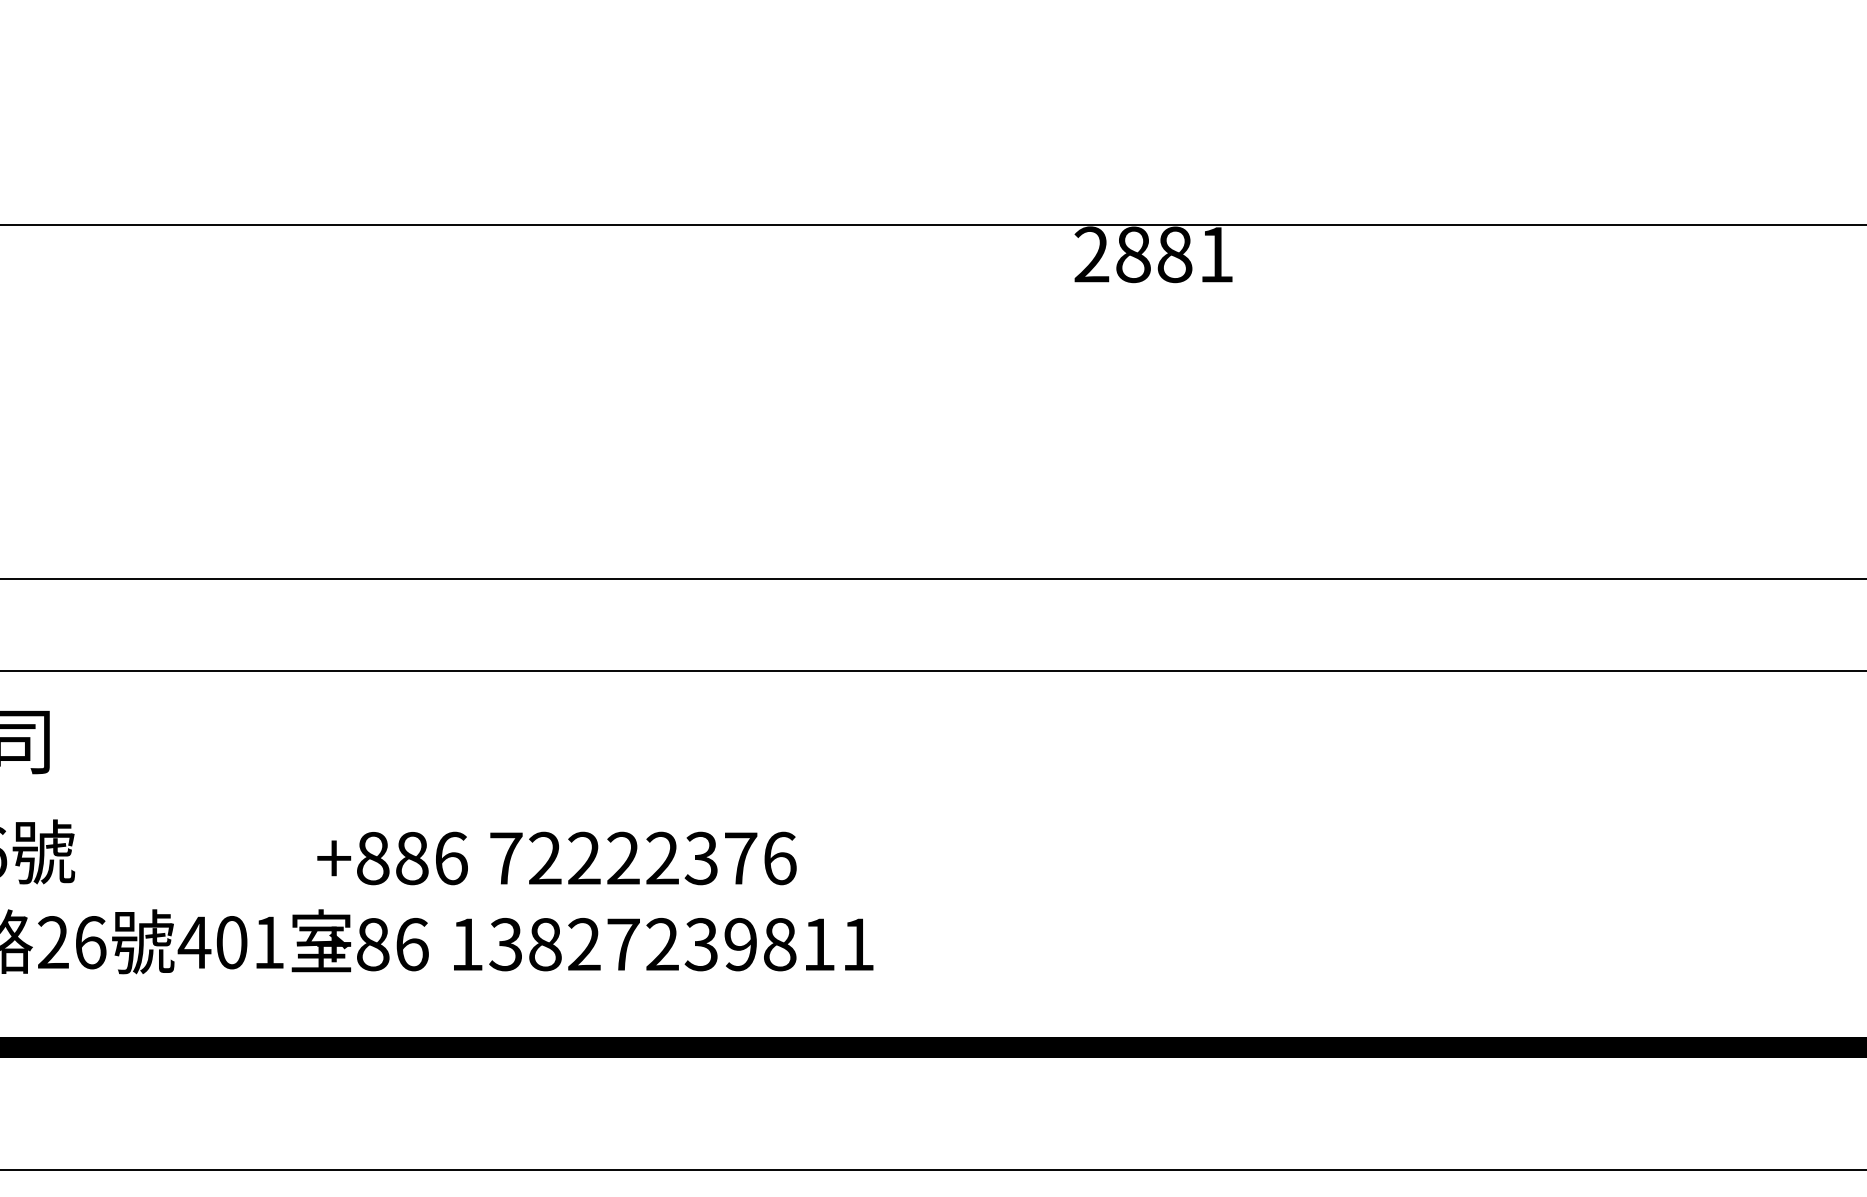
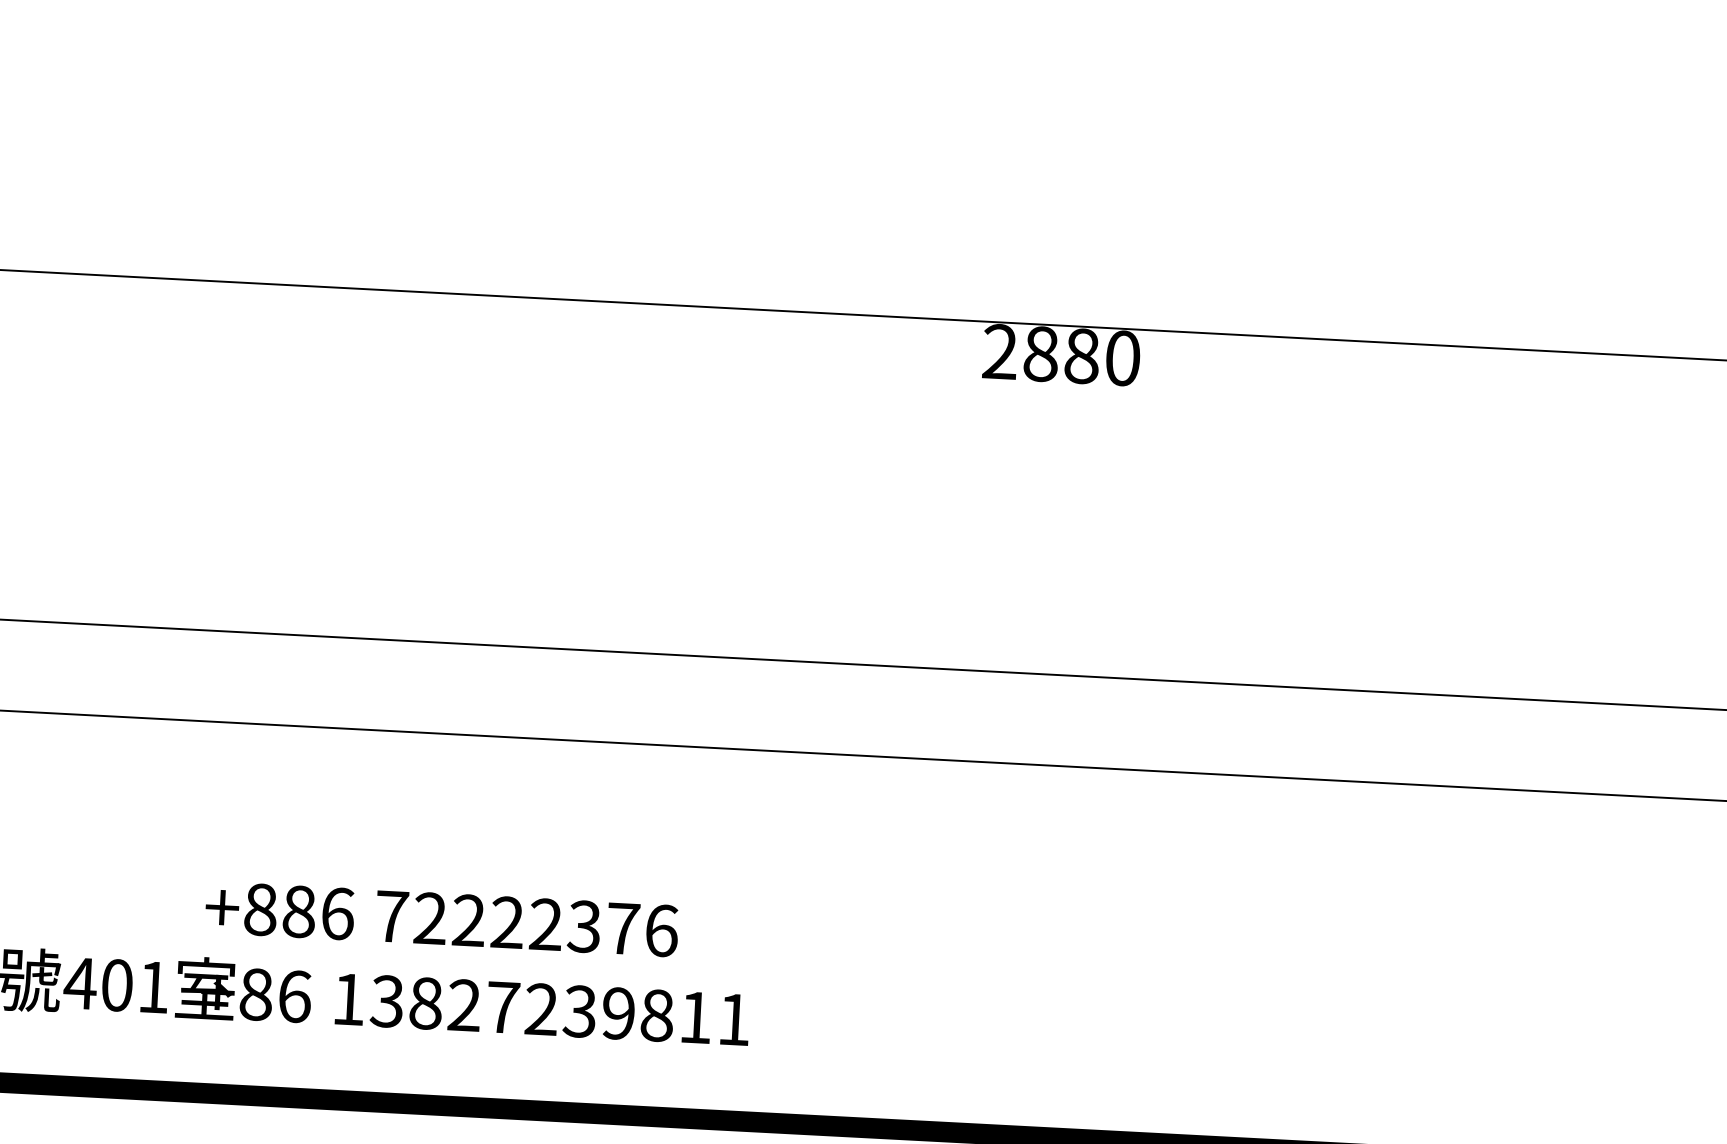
text: (1216, 254) -> (1123, 358), 2881 -> 2880

